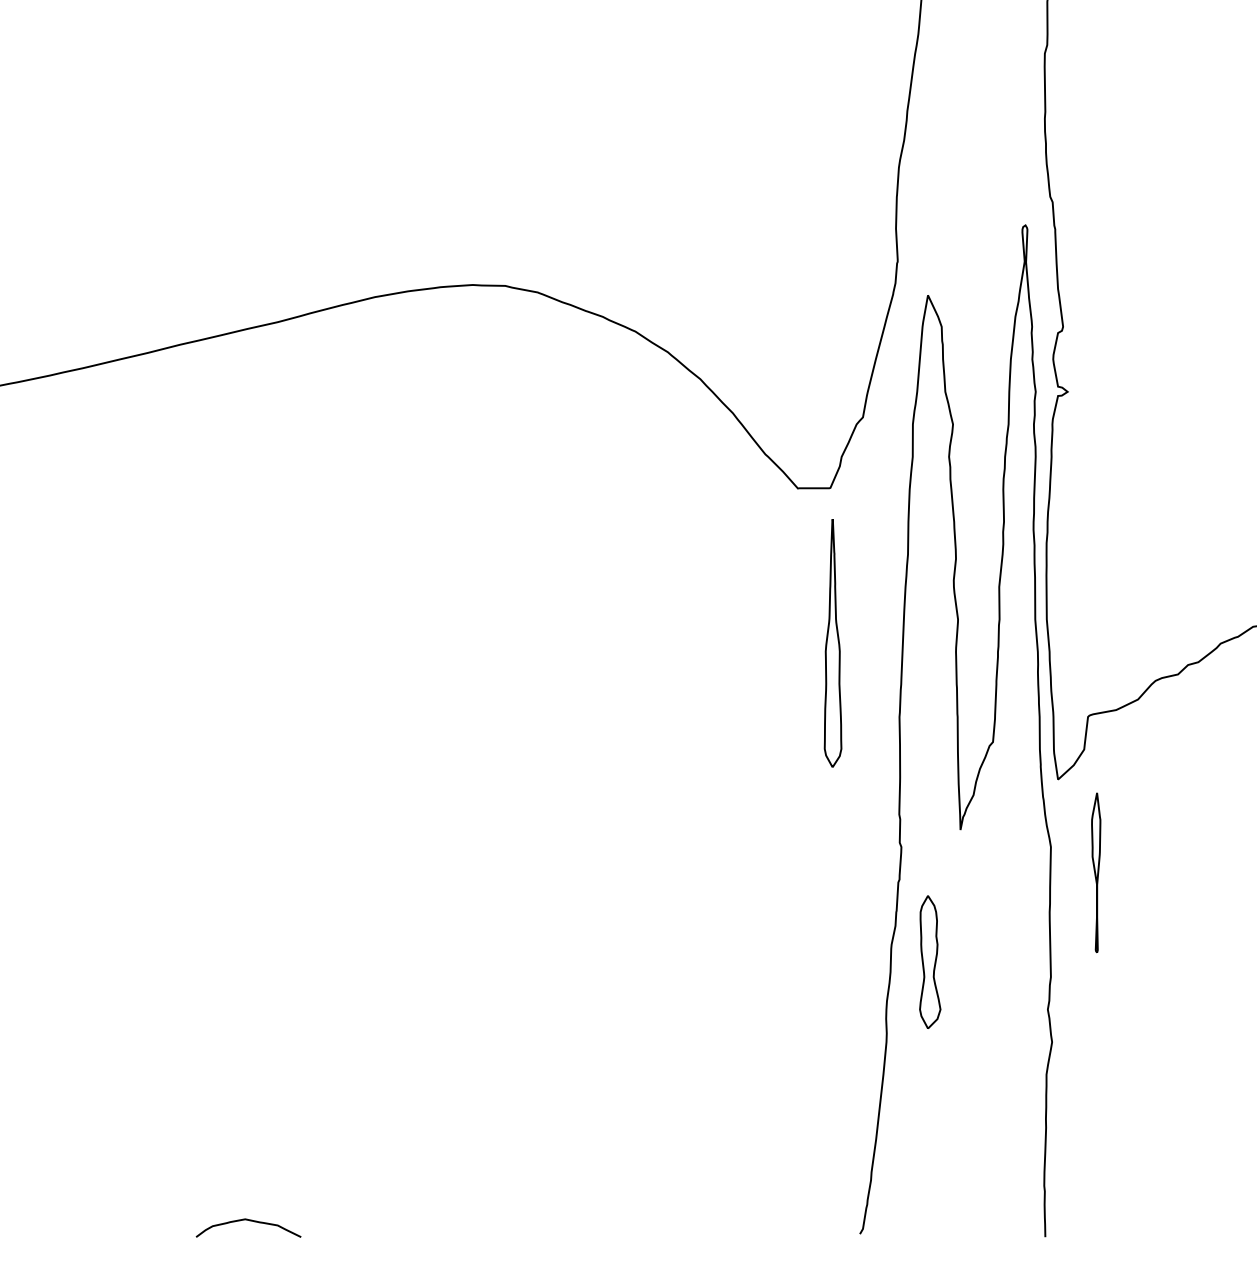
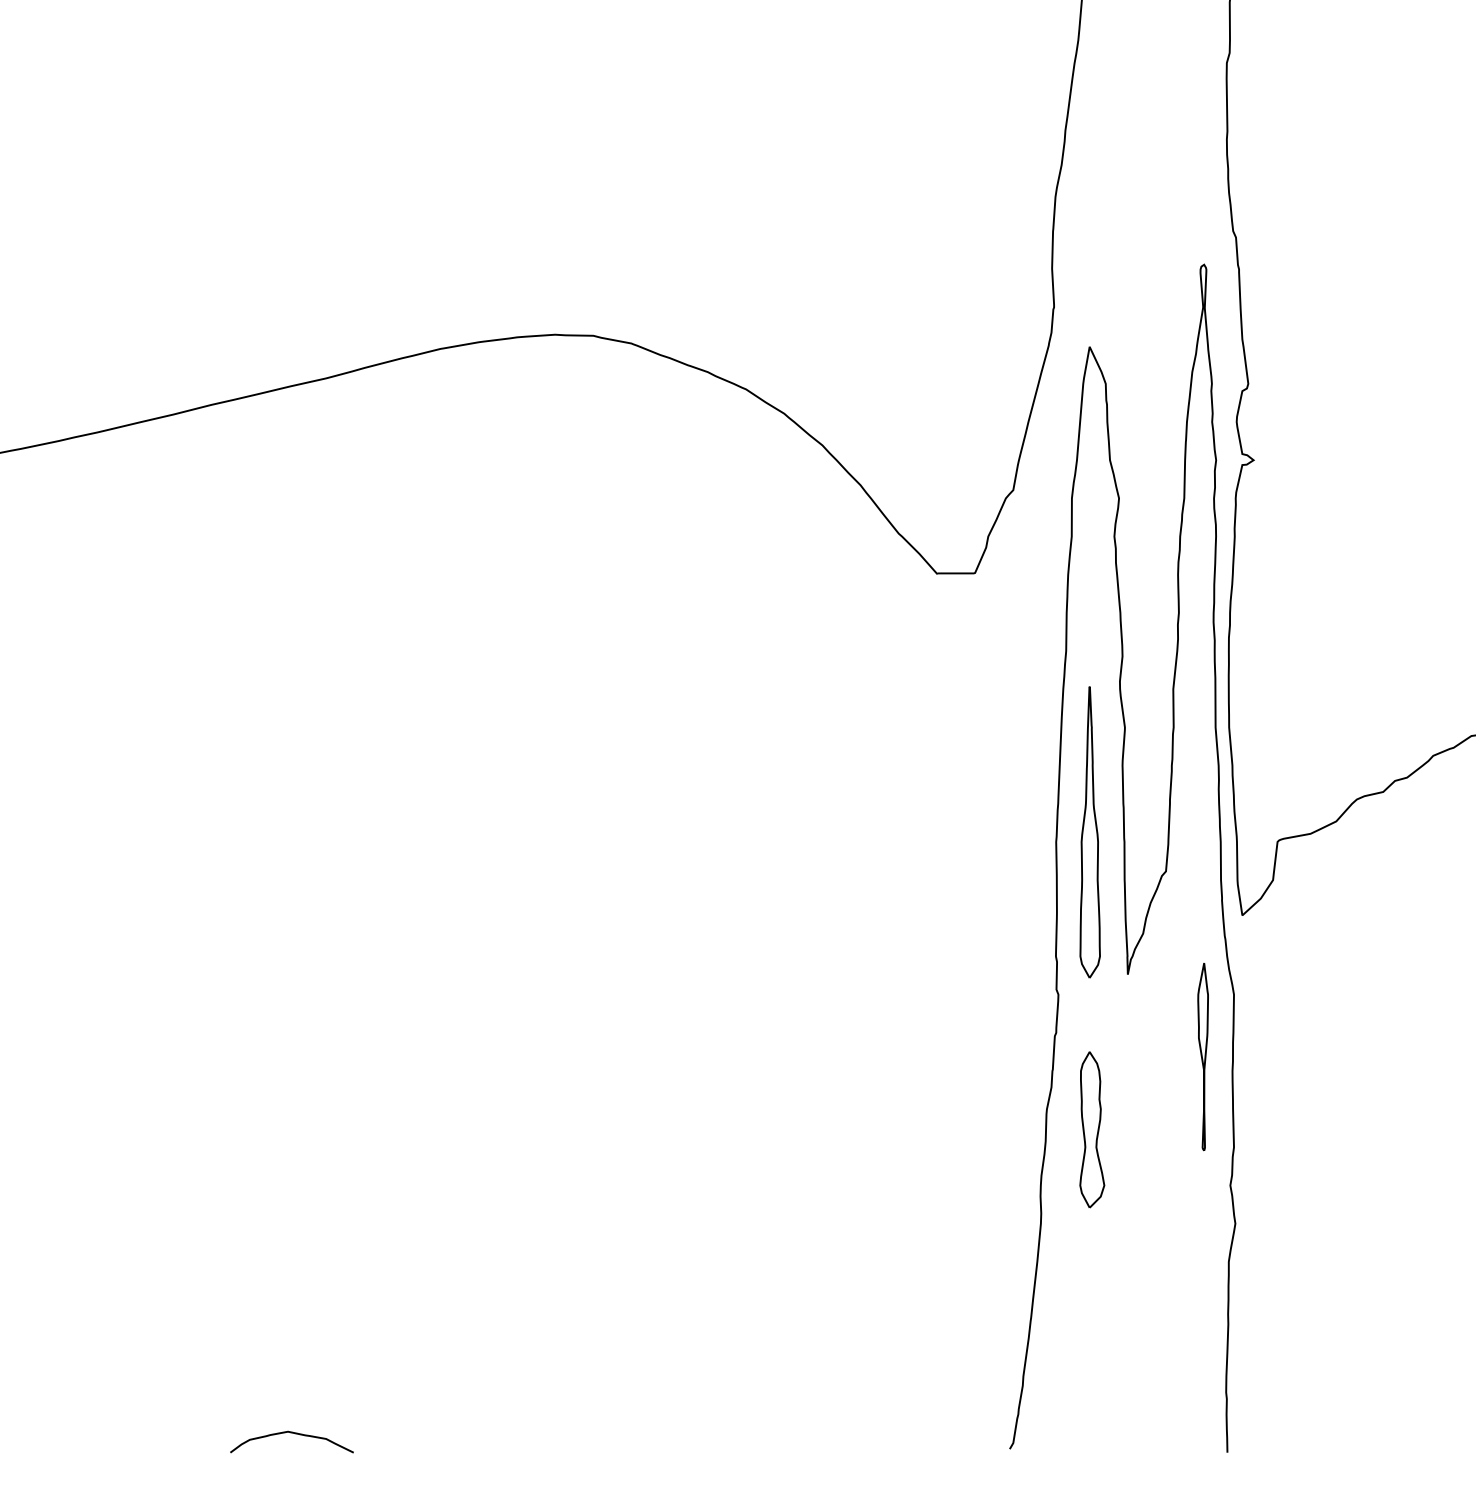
part: (832, 643) -> (1089, 832), moved
part: (1095, 873) -> (1202, 1057), moved

